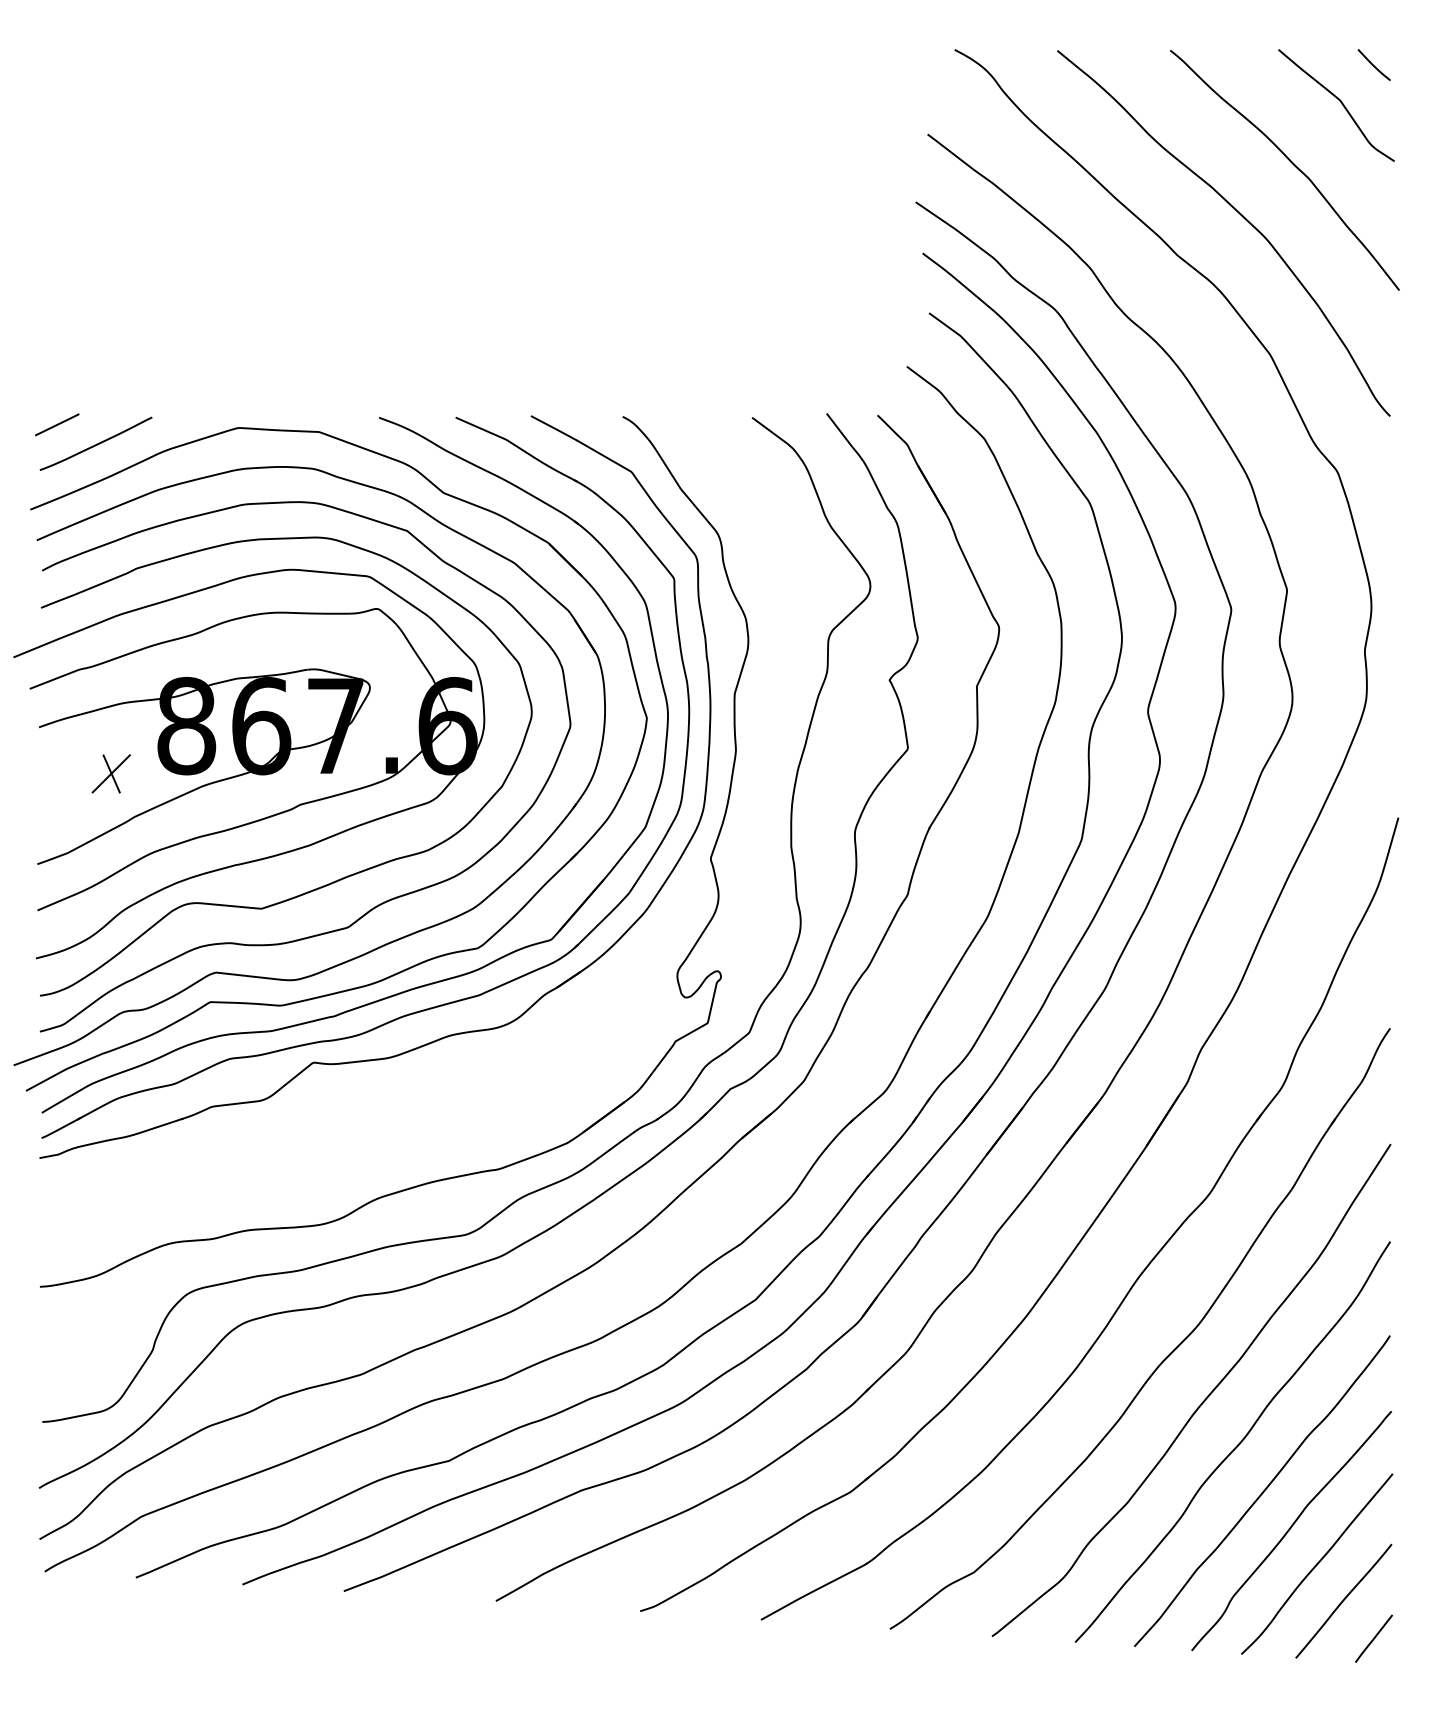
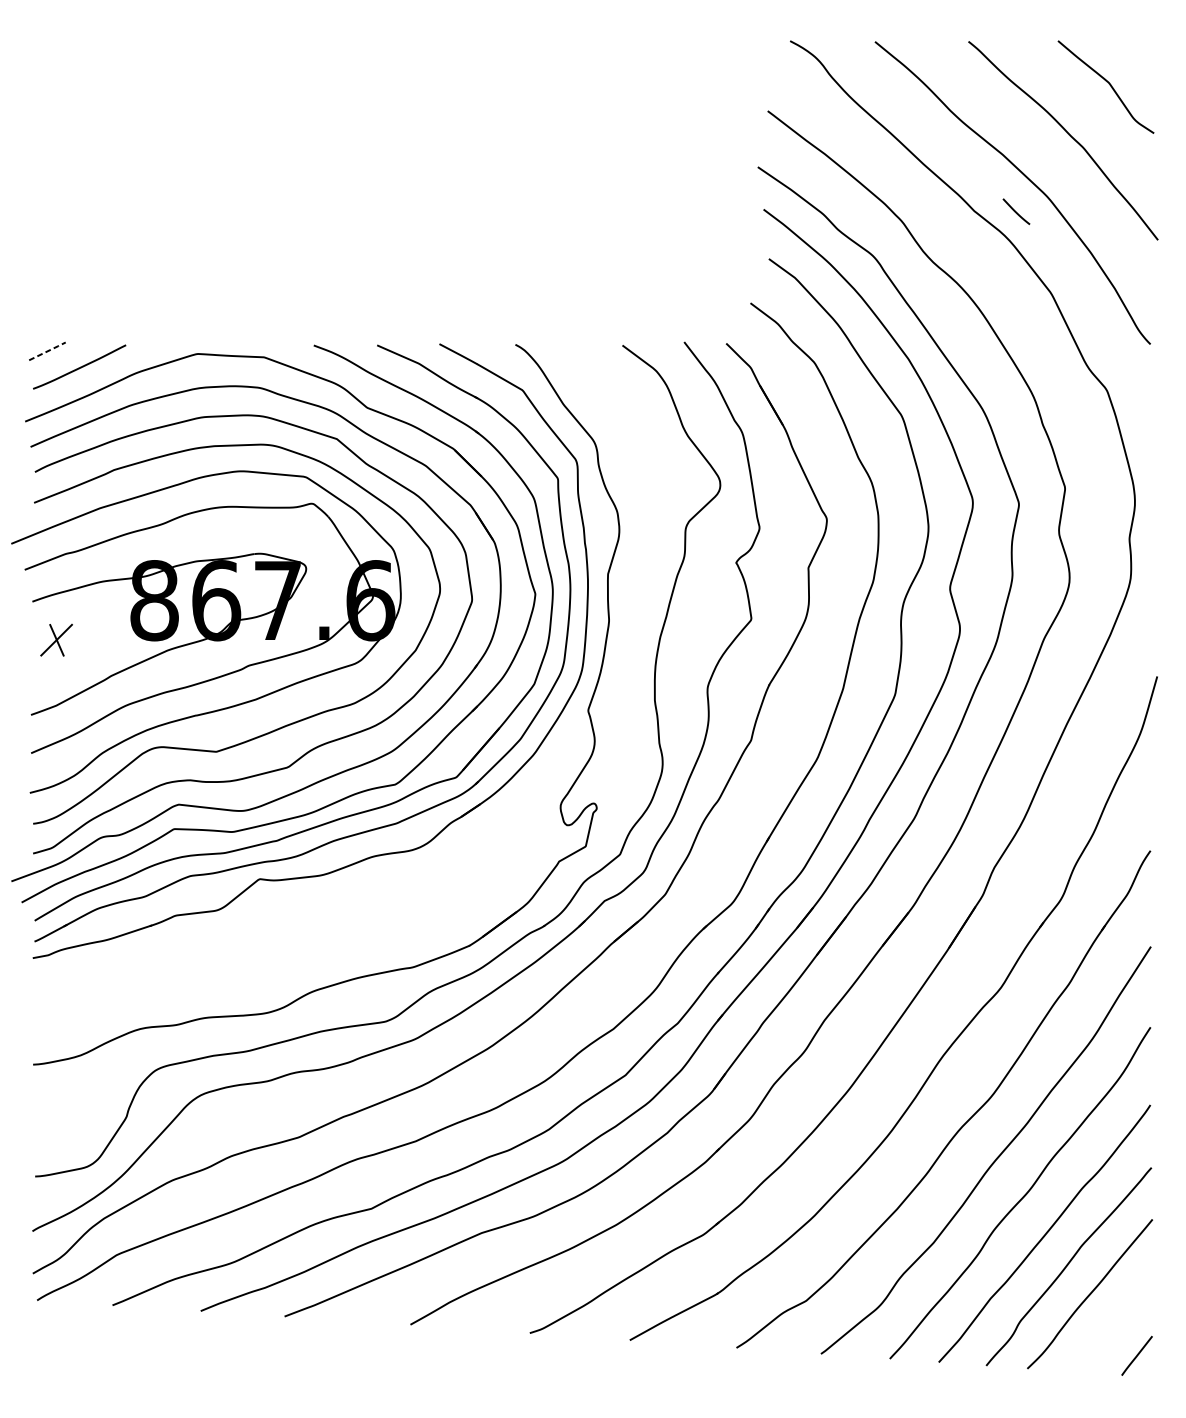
curve: (1373, 64) -> (1015, 211), moved
line: (58, 424) -> (48, 351), solid -> dashed
part: (110, 773) -> (55, 639), moved
curve: (1343, 1600) -> (1111, 1324), removed

